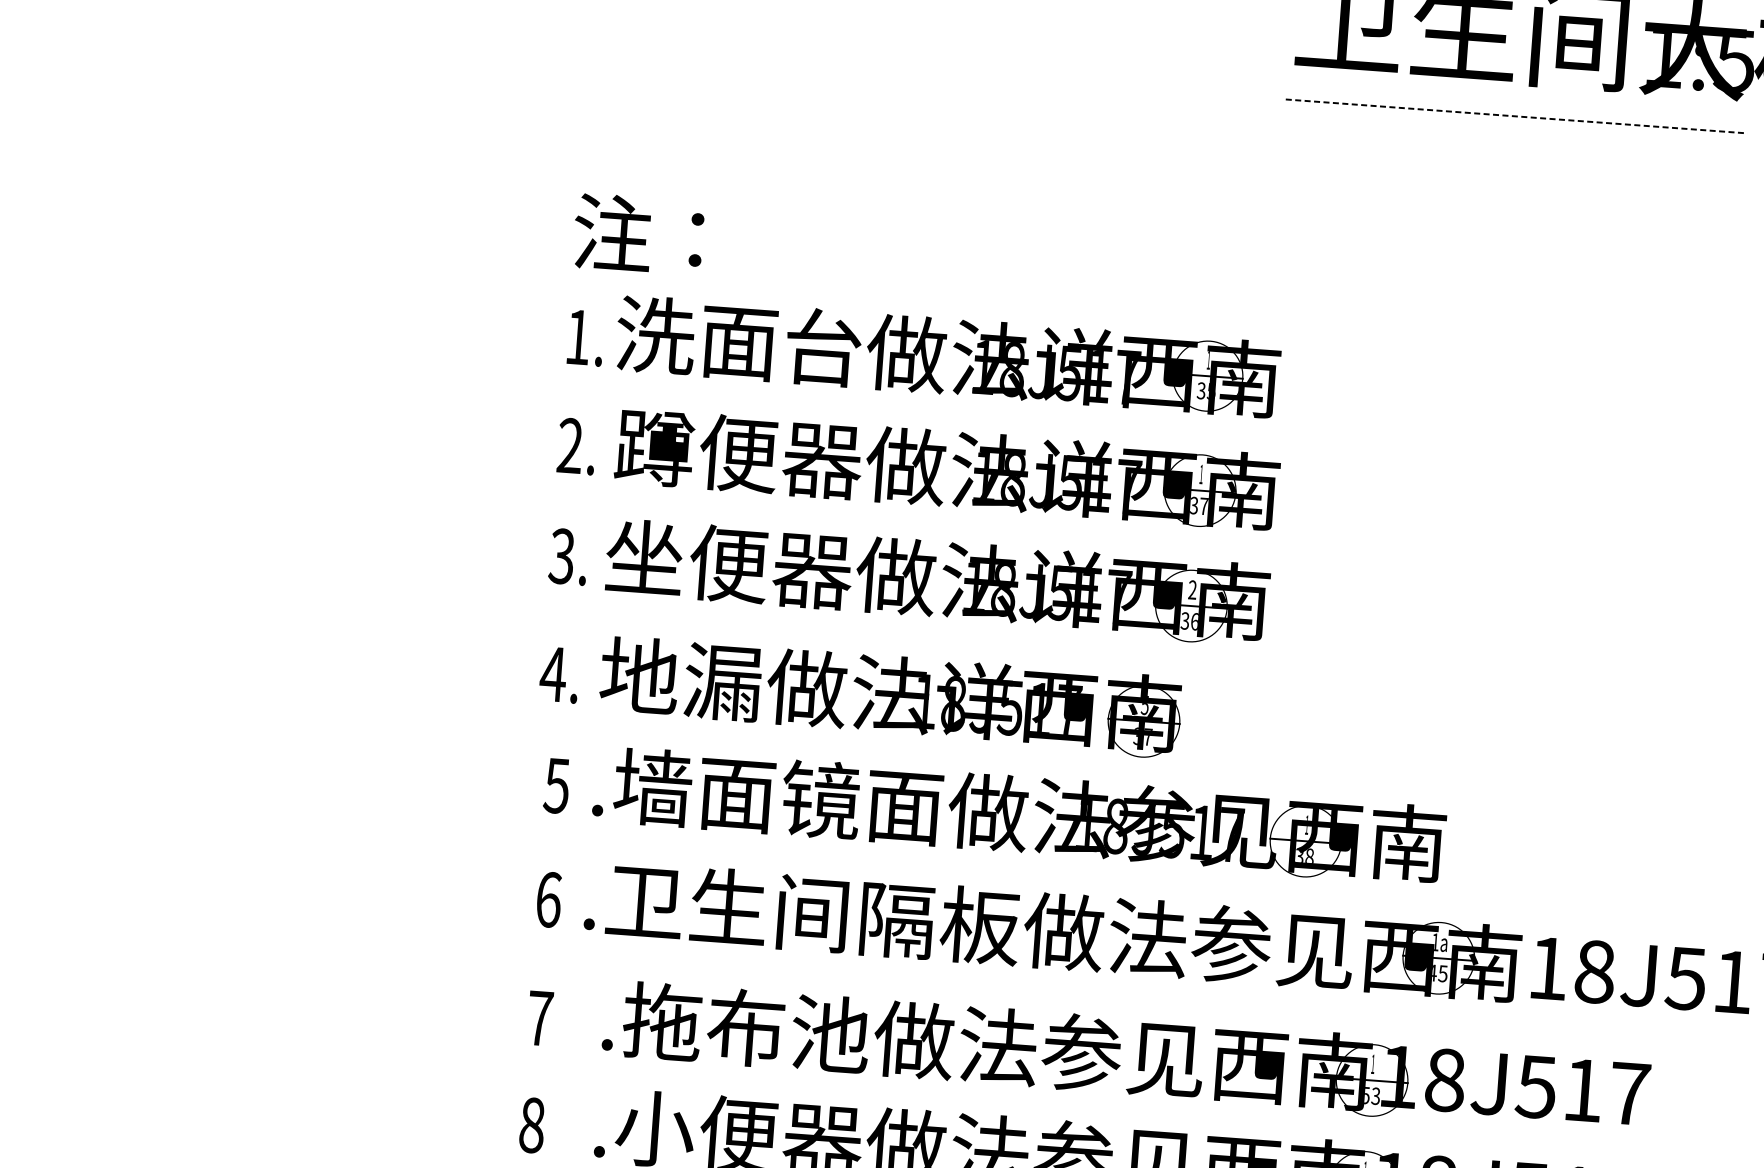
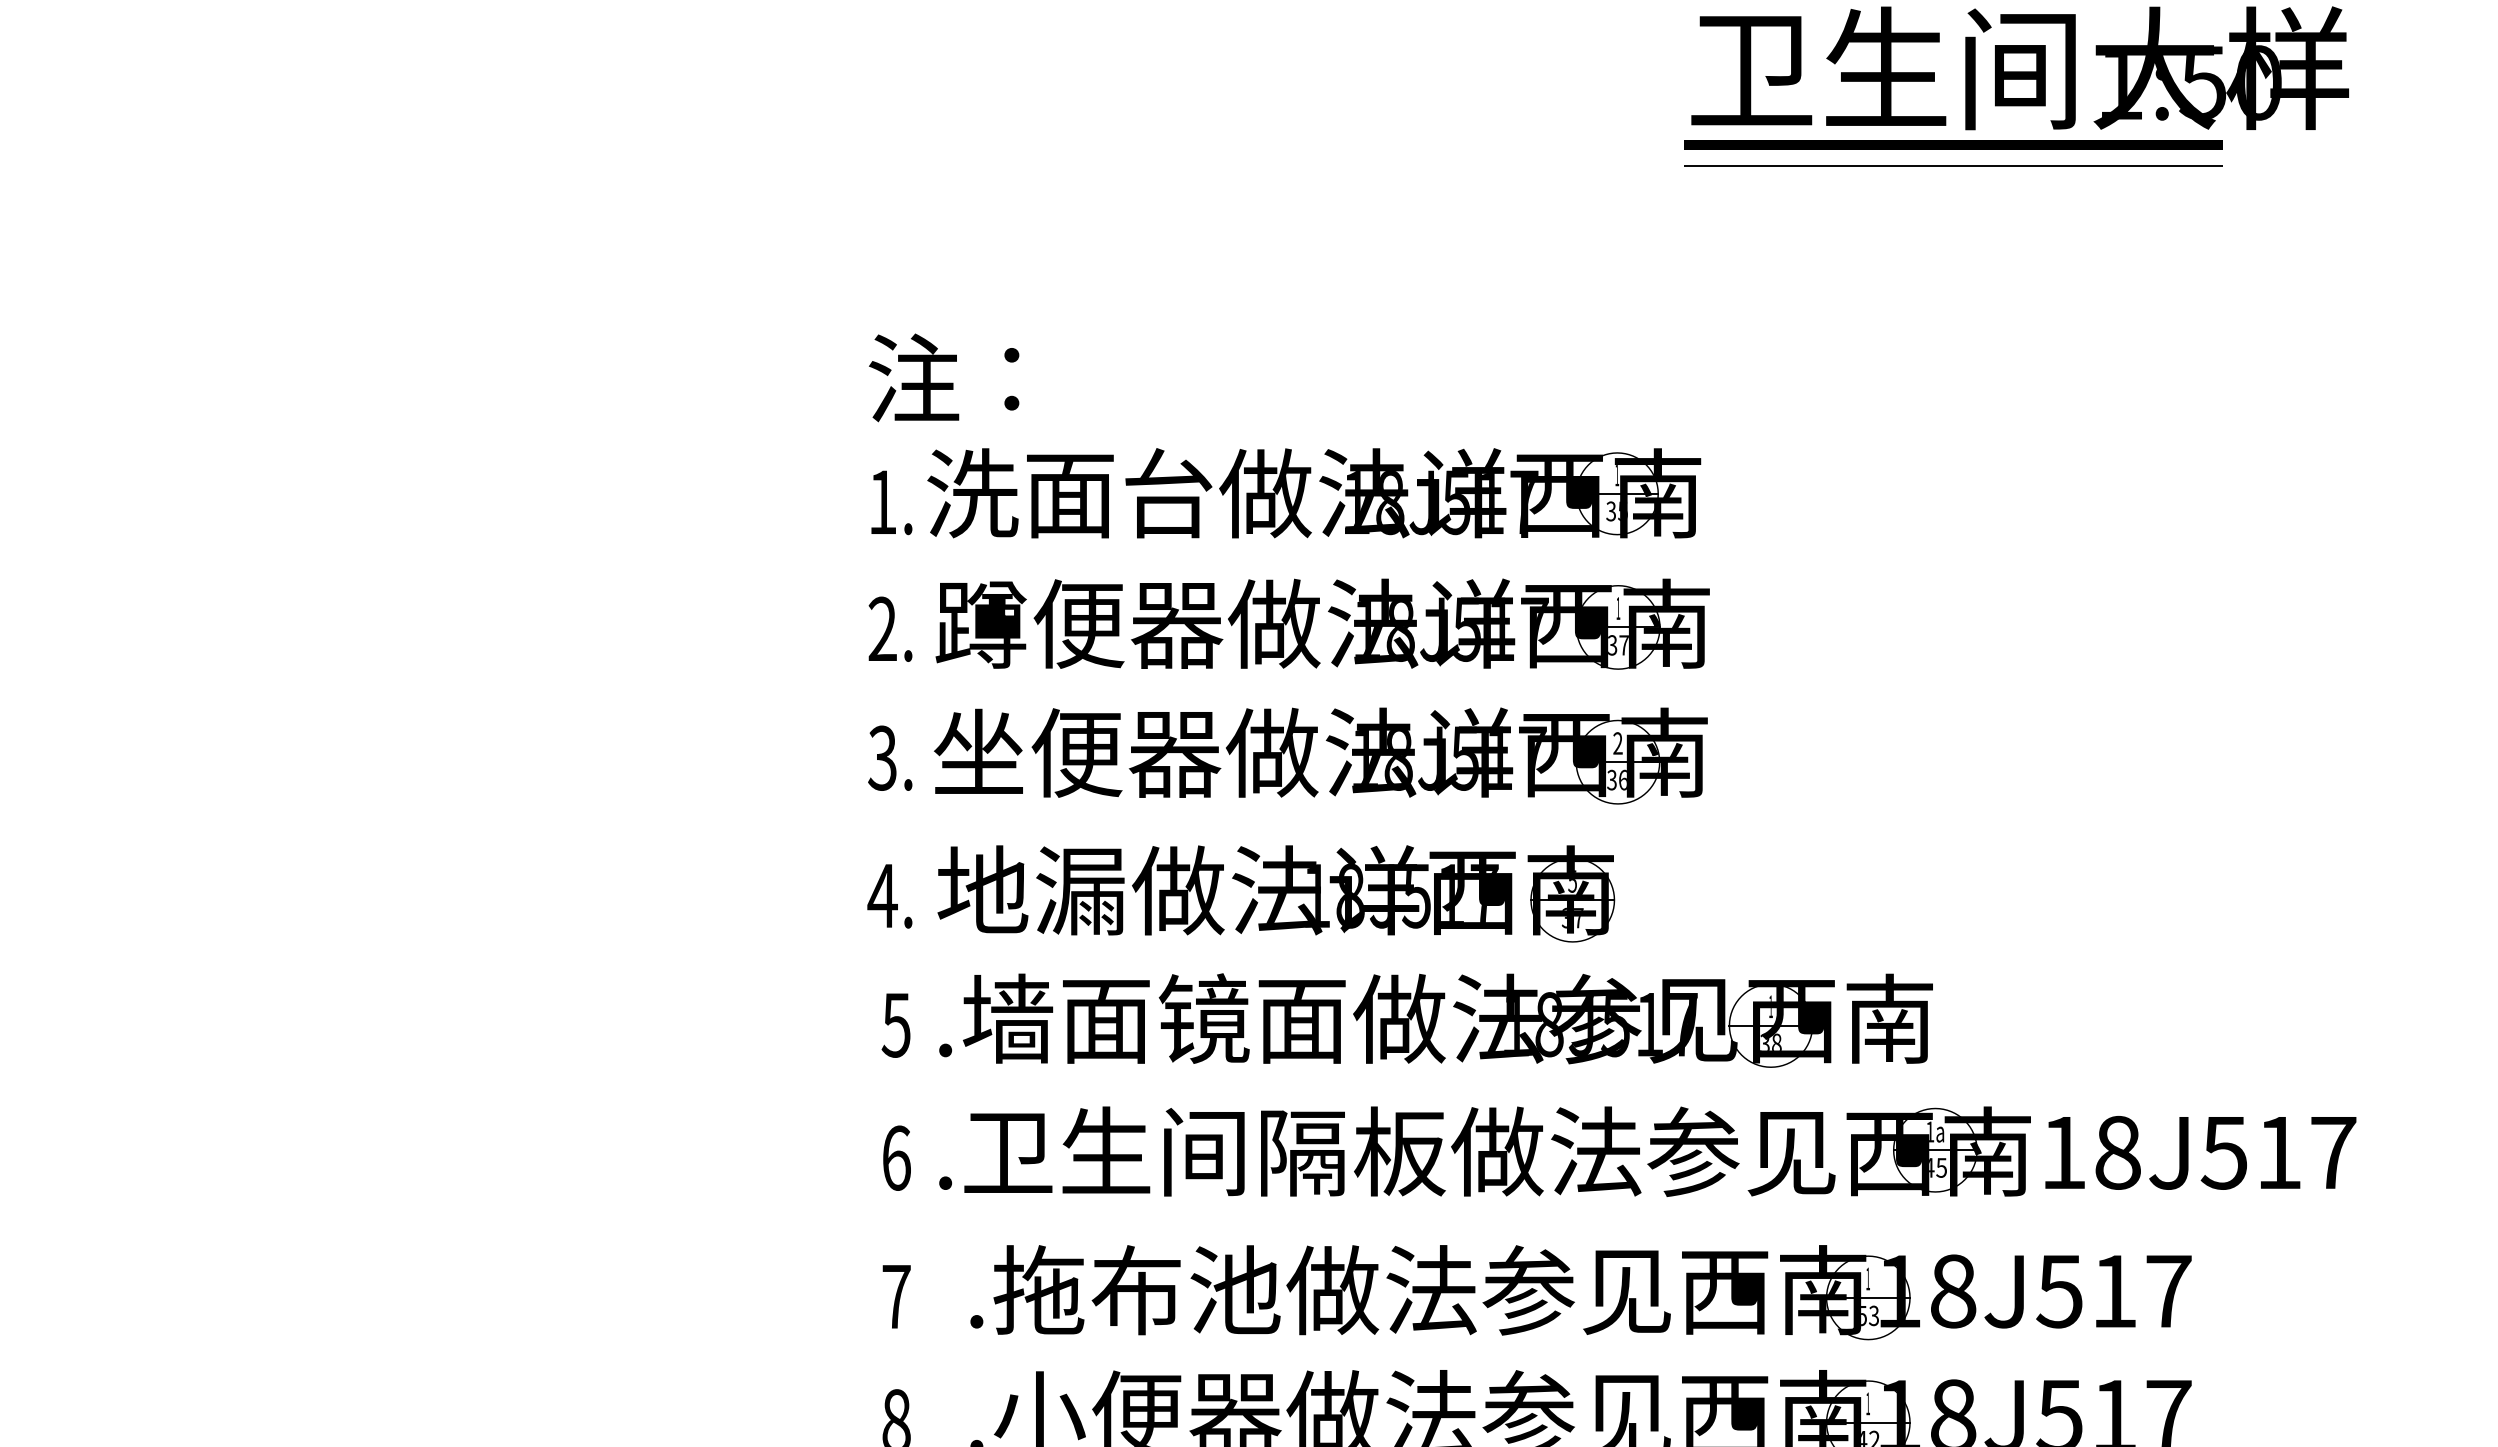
line: (1517, 98) -> (1953, 144), added
line: (1516, 116) -> (1953, 165), dashed -> solid

